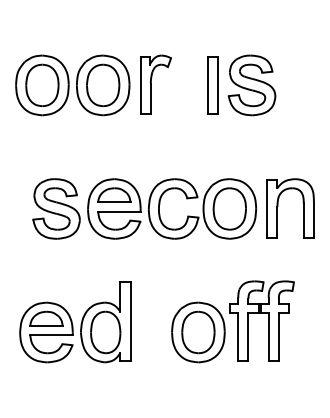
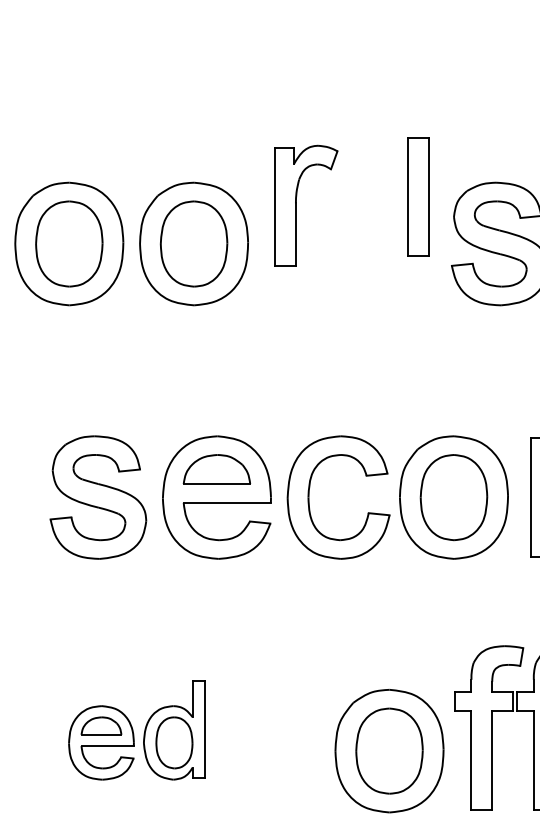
part: (155, 84) -> (305, 205), moved
part: (212, 85) -> (418, 196), moved
part: (75, 322) -> (137, 730), size x0.6

